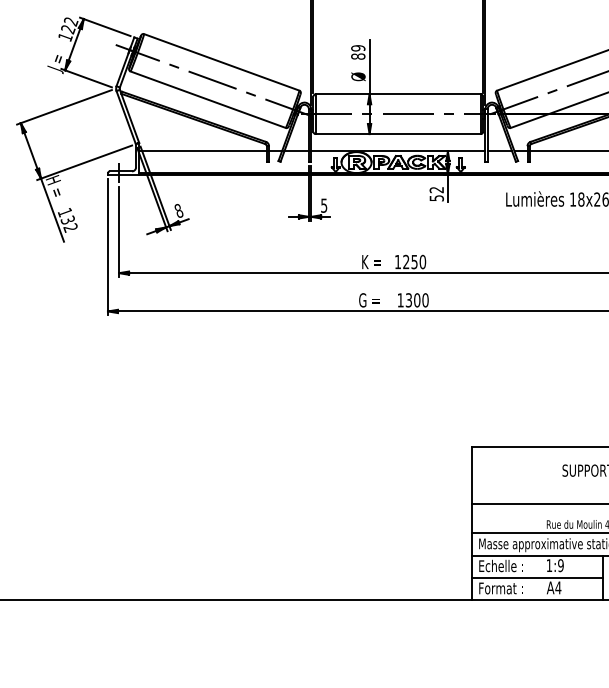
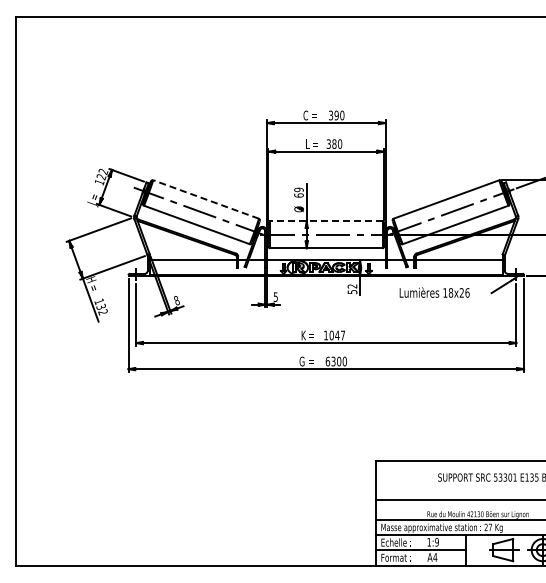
text: (357, 56) -> (298, 195), 89 -> 69
line: (220, 62) -> (205, 199), solid -> dashed
line: (397, 94) -> (325, 221), solid -> dashed
text: (414, 262) -> (337, 335), 1250 -> 1047
text: (400, 300) -> (327, 361), 1300 -> 6300

